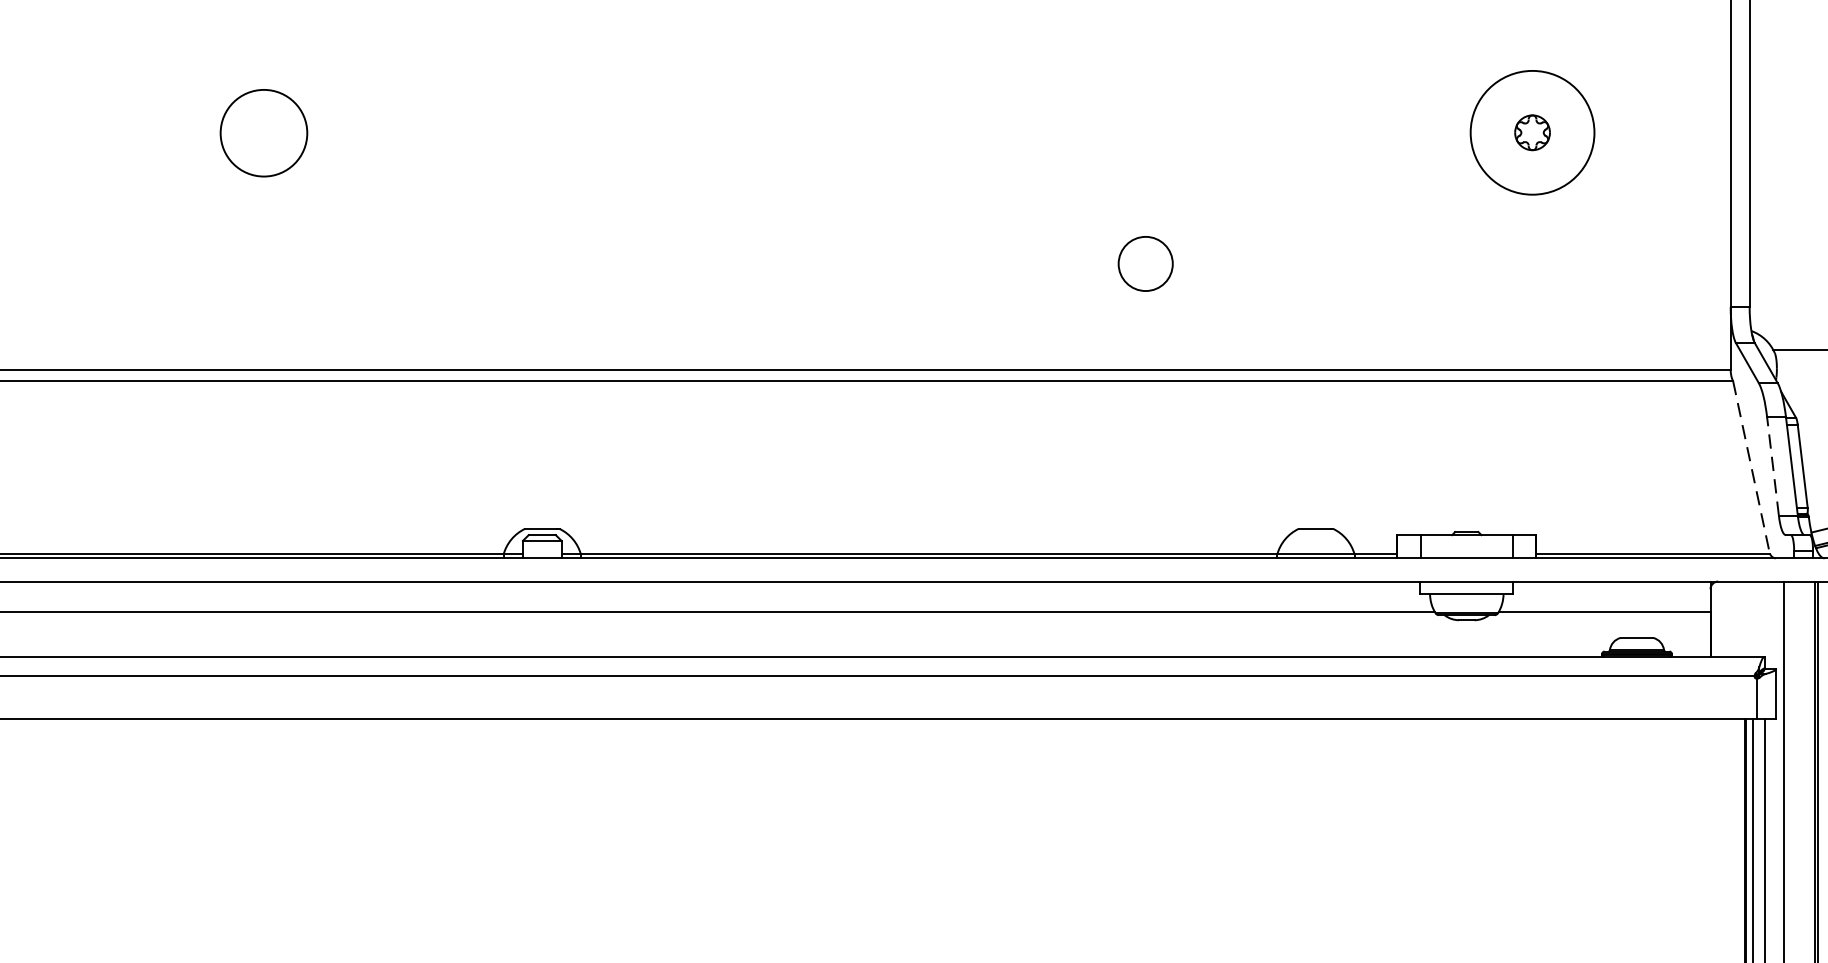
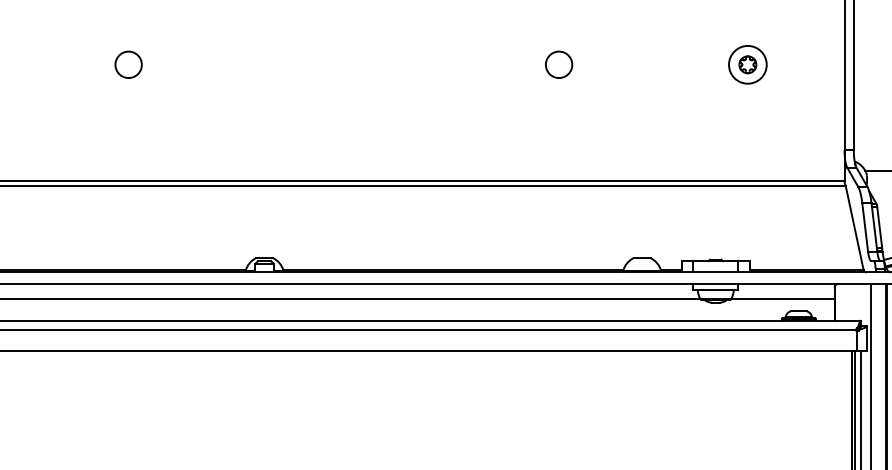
circle: (263, 132) -> (128, 64), size x0.62
circle: (1531, 132) -> (747, 64), size x0.62
circle: (1146, 263) -> (559, 64), moved
line: (1773, 466) -> (865, 227), dashed -> solid
line: (1751, 468) -> (854, 228), dashed -> solid

